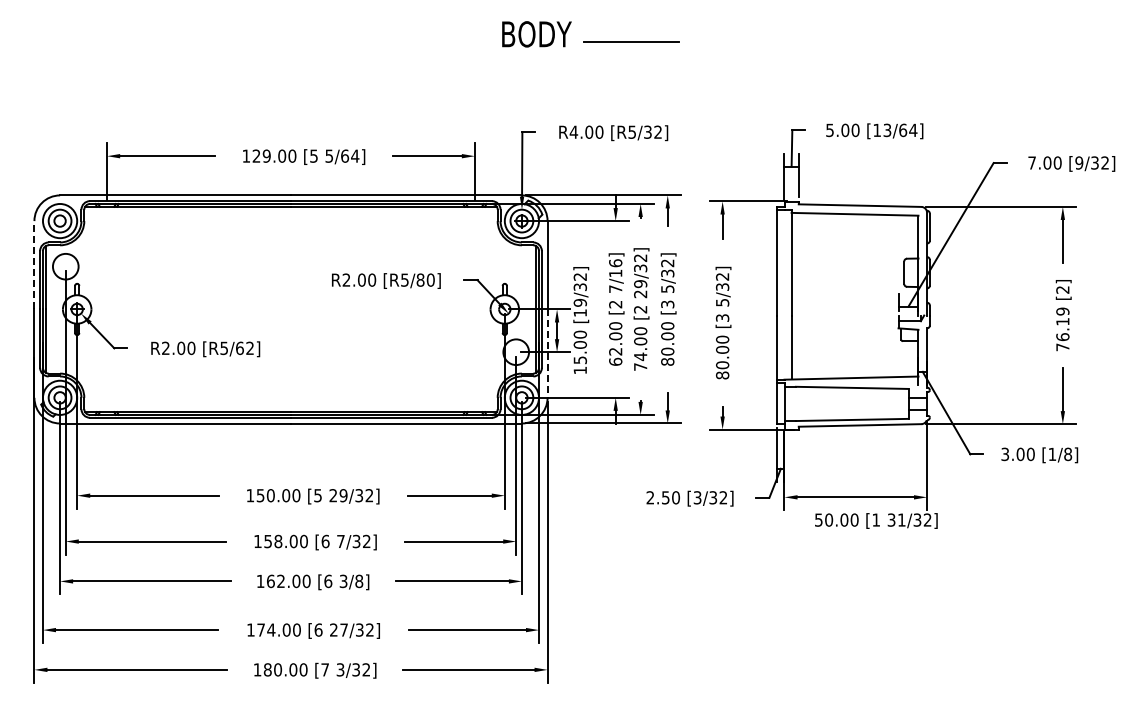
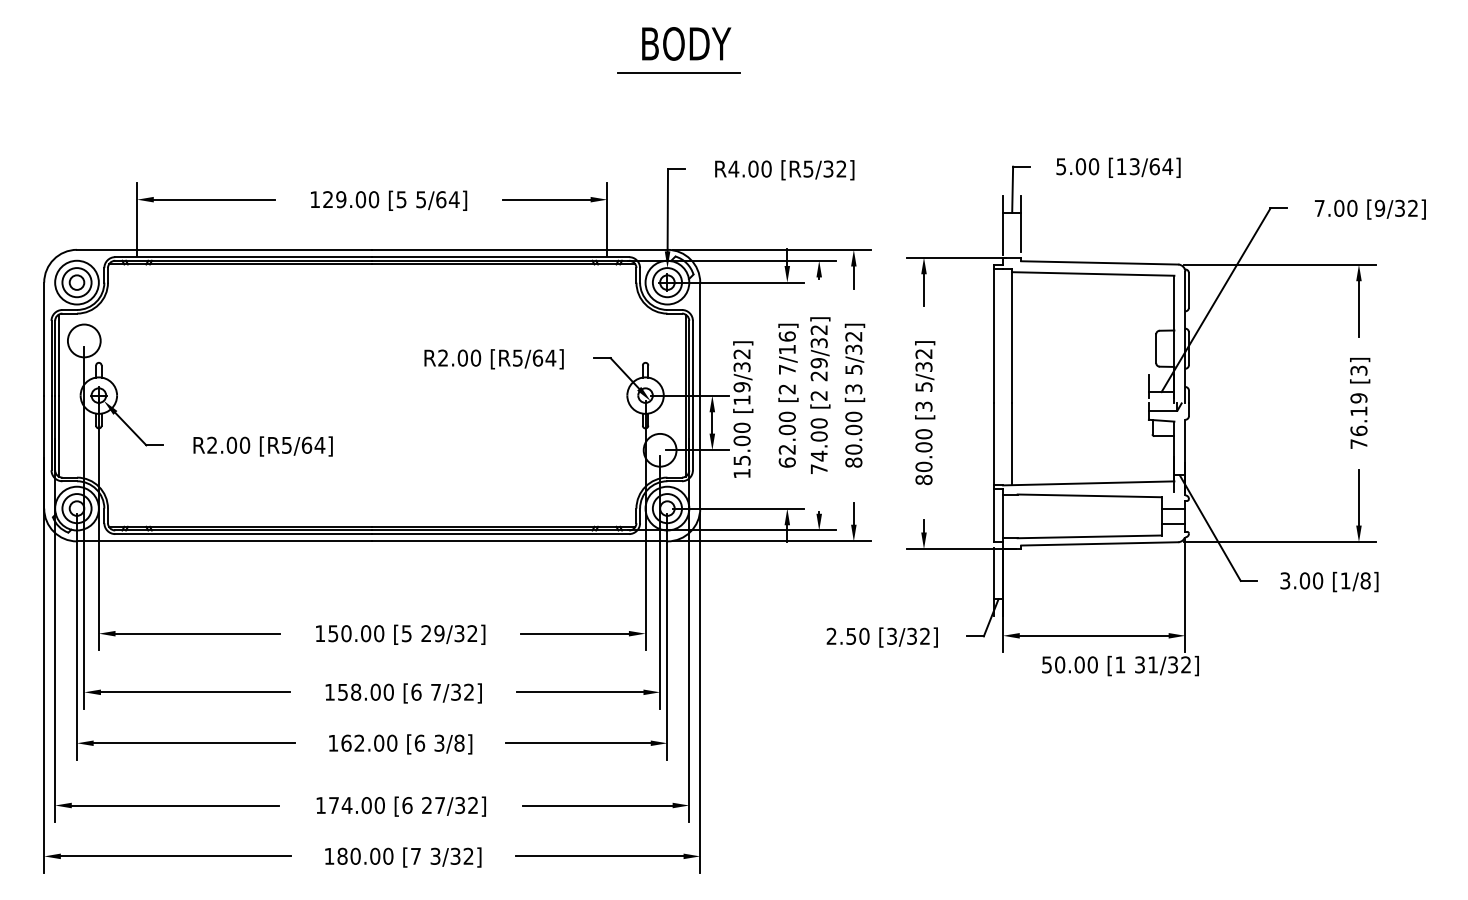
line: (631, 41) -> (678, 72), moved
line: (34, 264) -> (44, 338), dashed -> solid
text: (425, 279) -> (544, 357), [R5/80] -> [R5/64]
text: (1062, 289) -> (1358, 370), [2] -> [3]
text: (249, 347) -> (319, 444), [R5/62] -> [R5/64]
line: (547, 354) -> (700, 453), dashed -> solid

